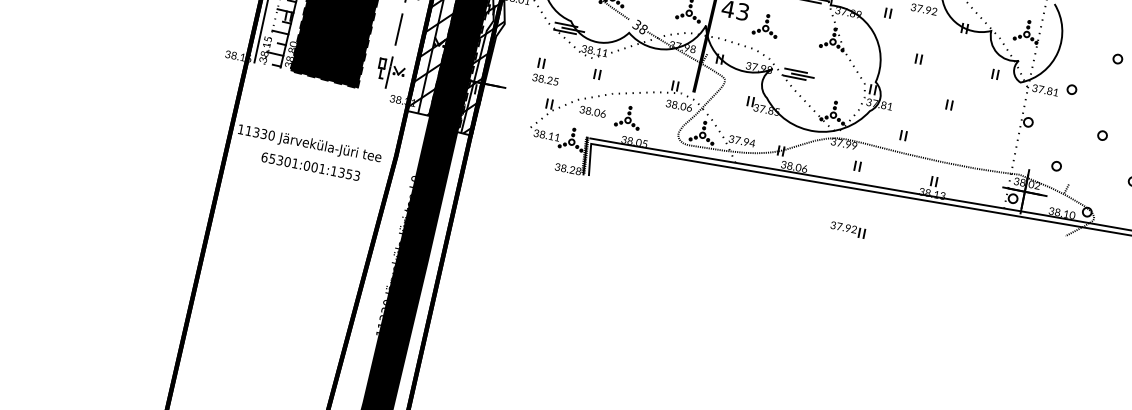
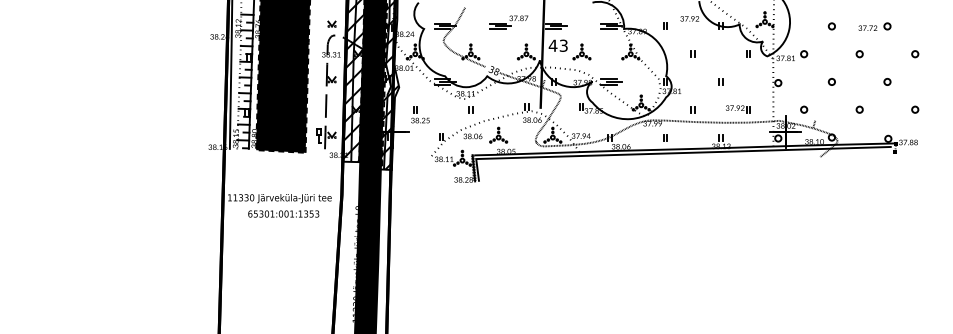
part: (547, 71) -> (420, 114), moved
part: (848, 230) -> (738, 109), moved

